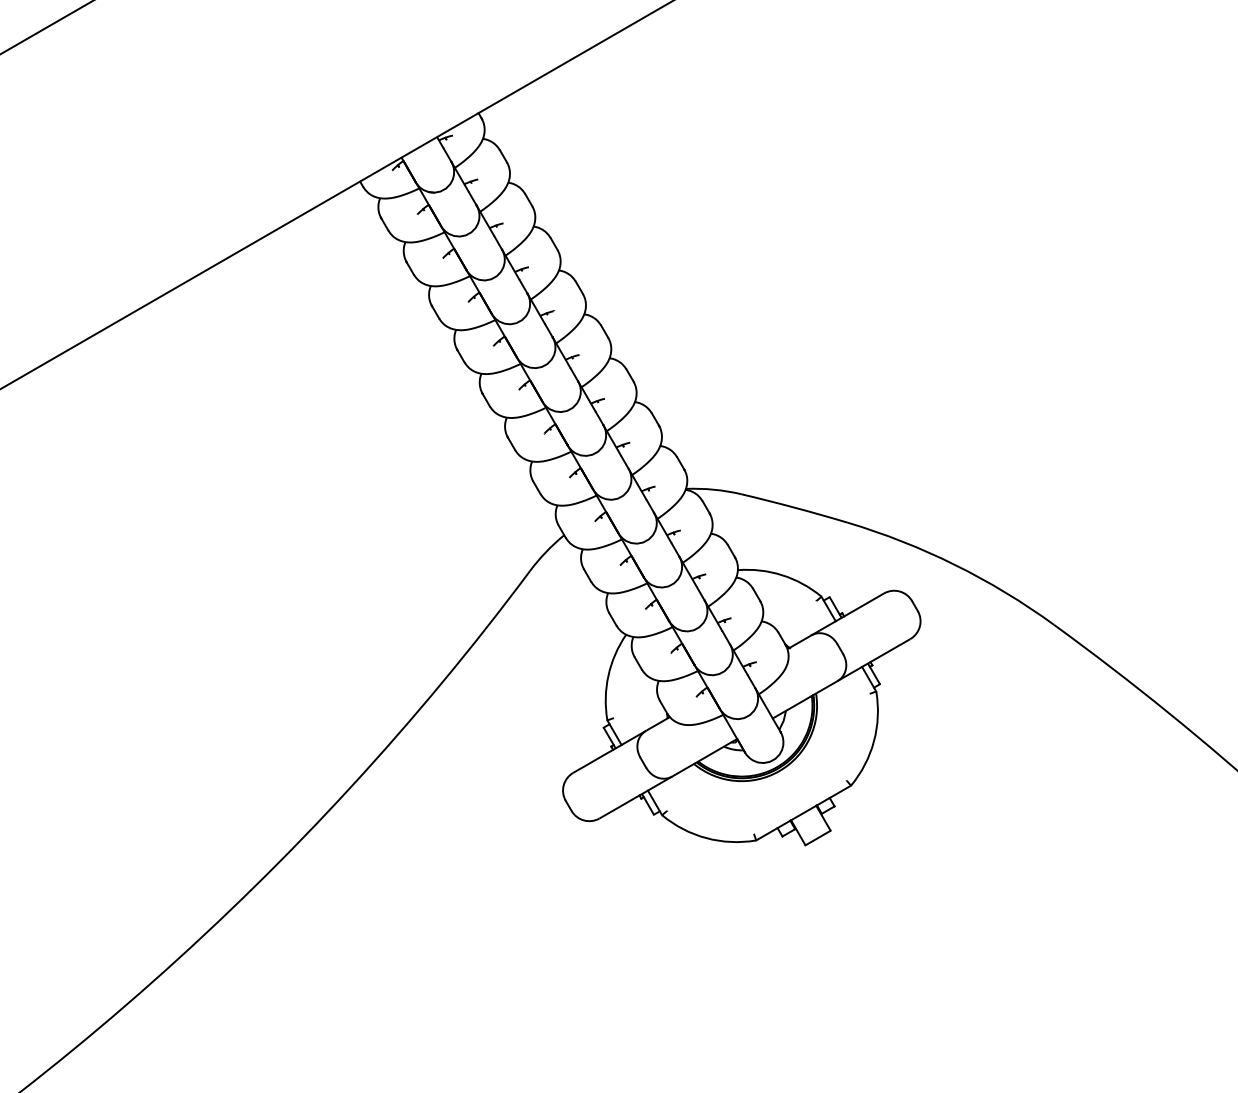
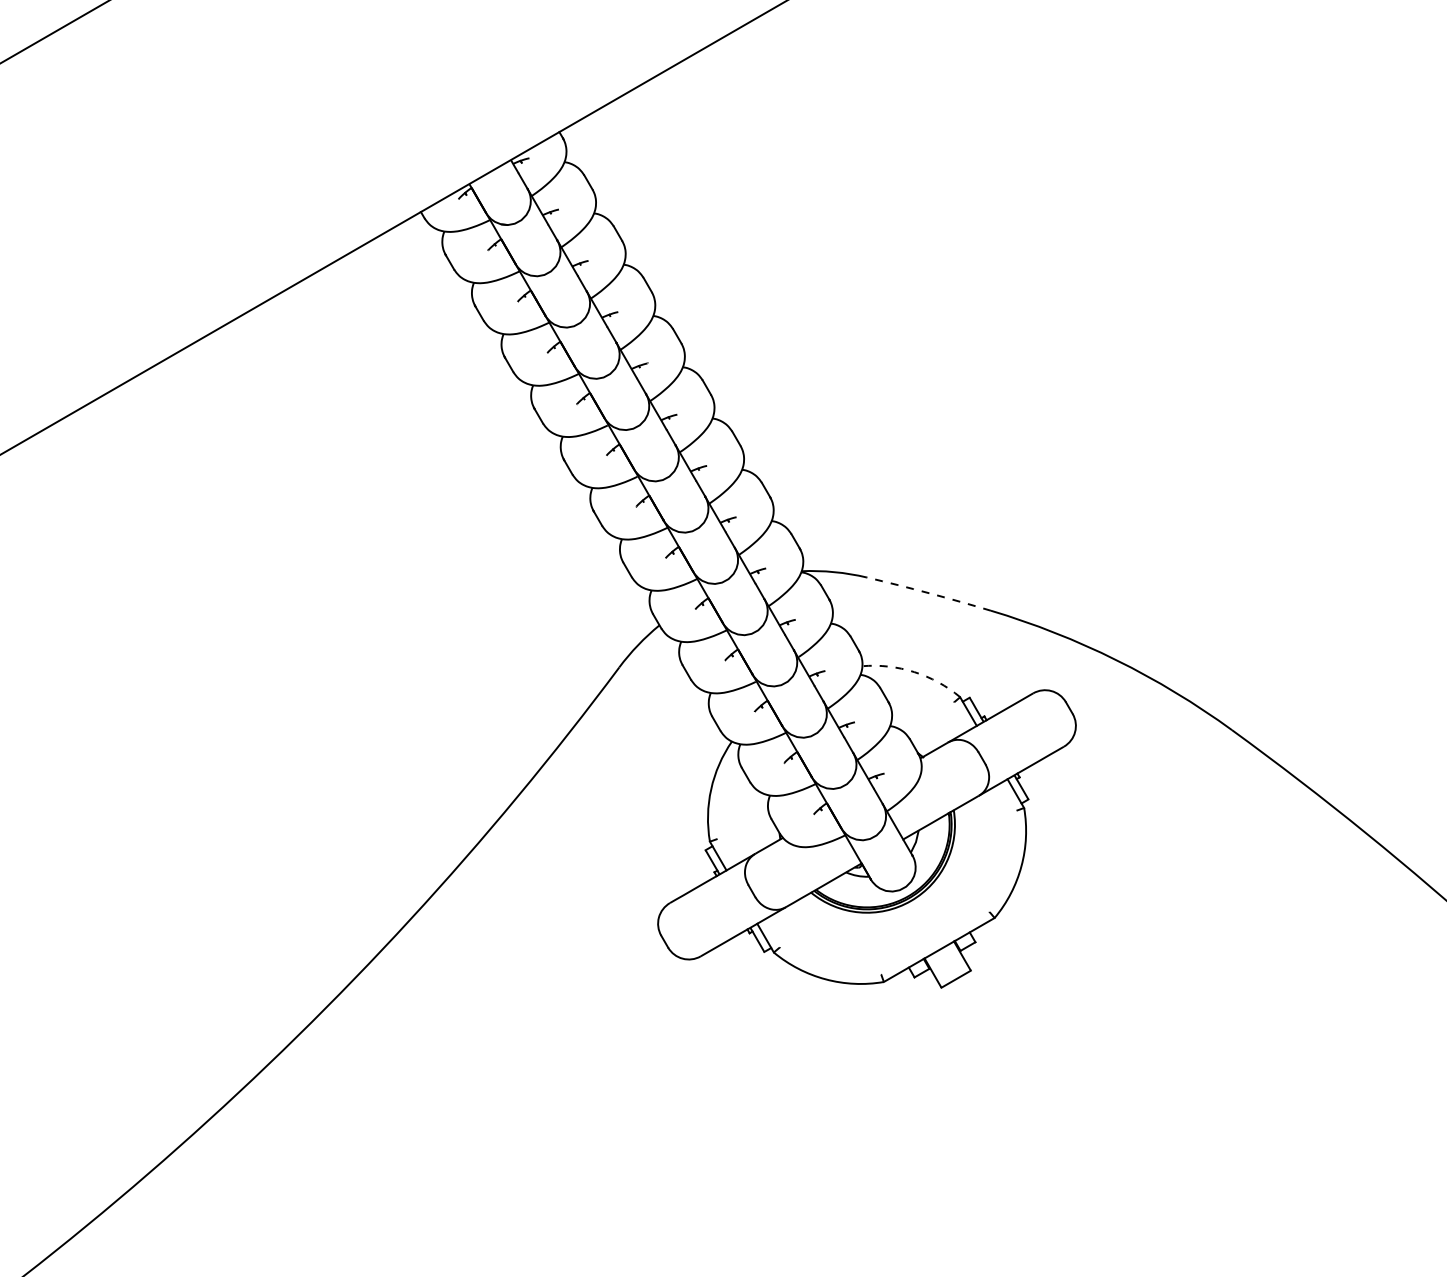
arc: (795, 507) -> (929, 593), solid -> dashed
arc: (782, 575) -> (914, 672), solid -> dashed

